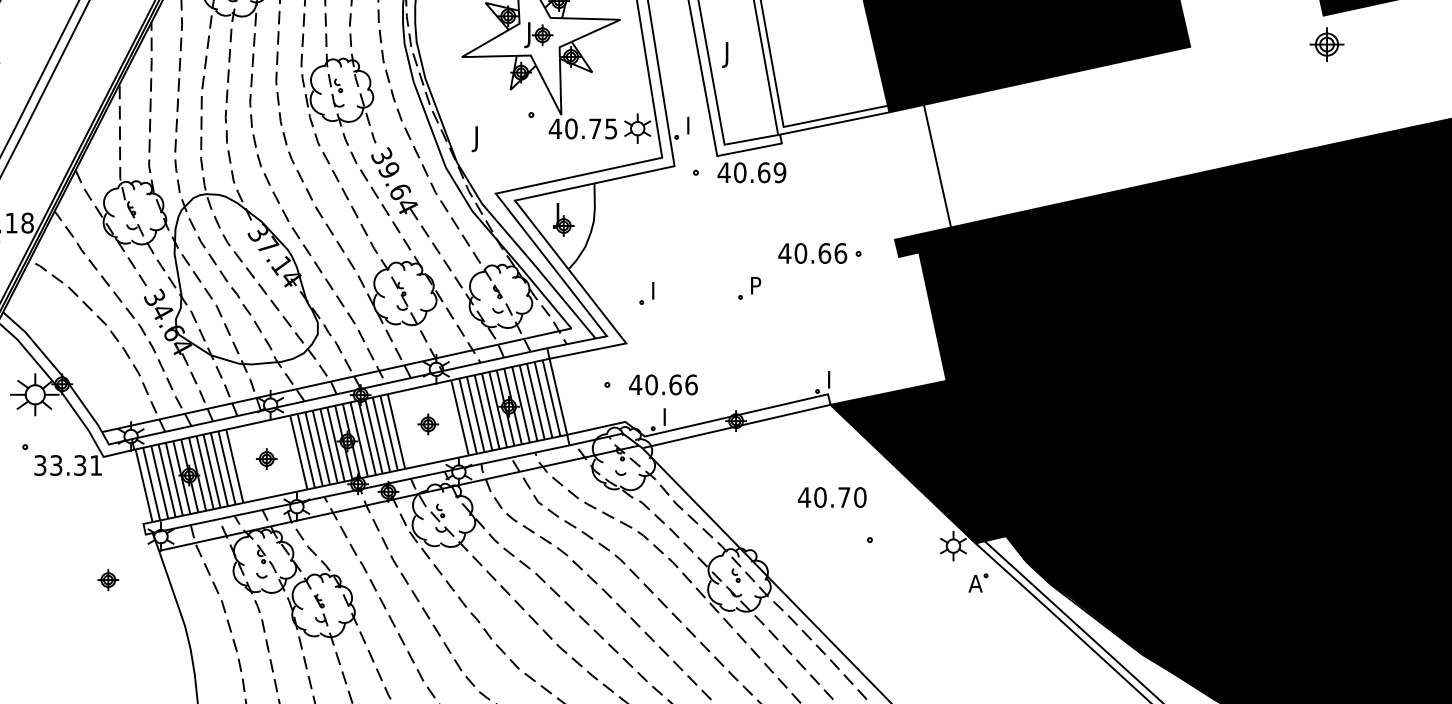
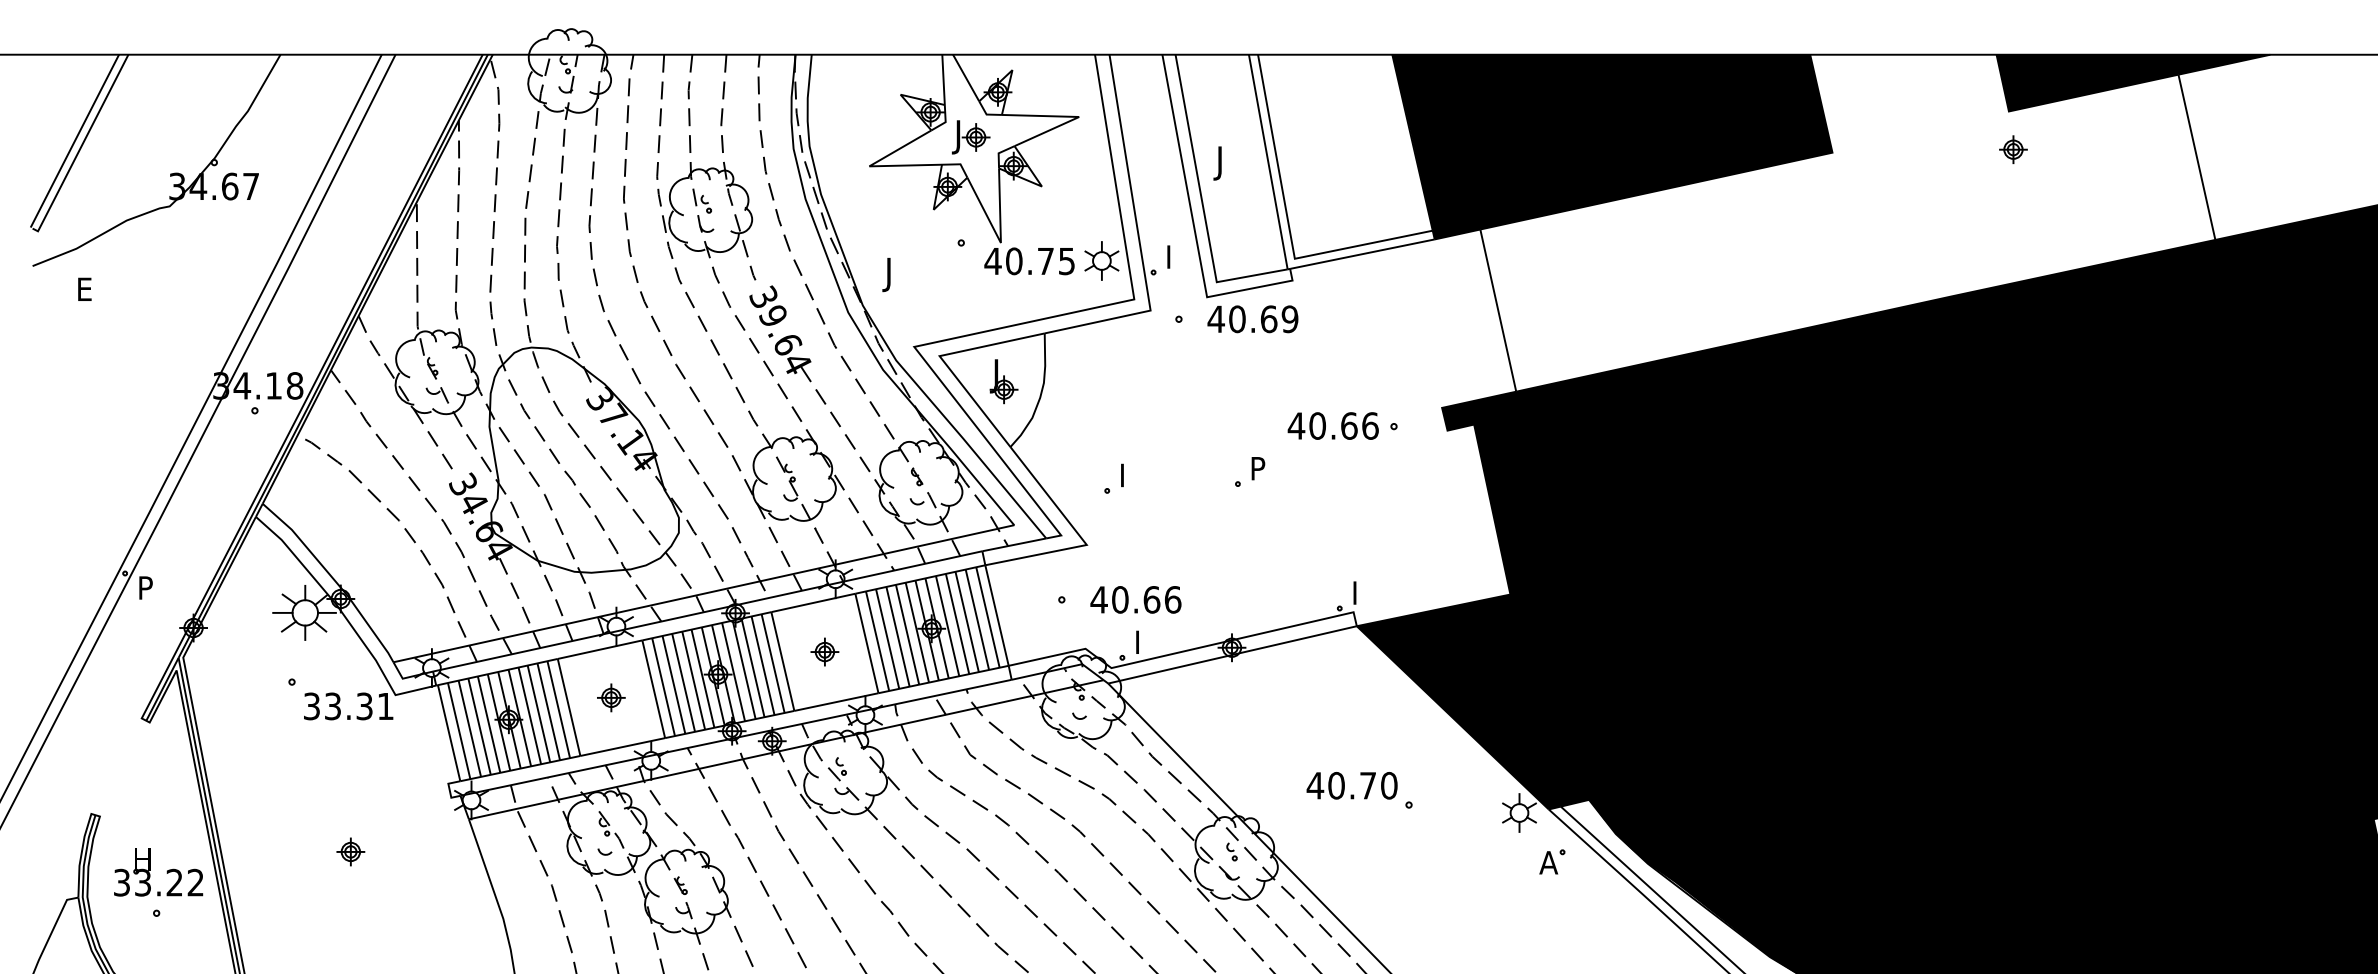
part: (1327, 44) -> (2013, 149), size x0.62
text: (831, 497) -> (1351, 785), moved
part: (108, 579) -> (350, 851), moved

